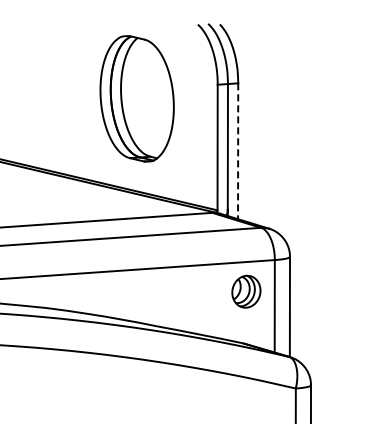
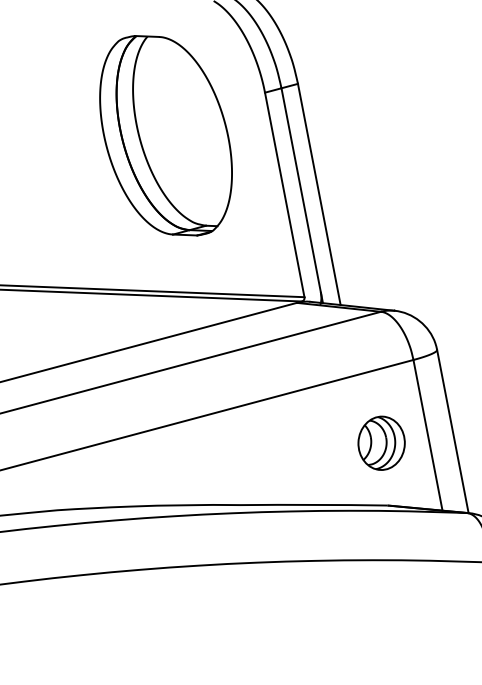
part: (136, 98) -> (164, 135), moved
line: (238, 151) -> (319, 194), dashed -> solid
part: (246, 291) -> (381, 442), moved

